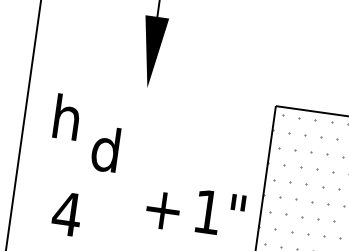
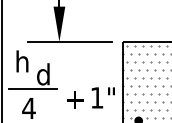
line: (167, 90) -> (69, 41), added
line: (81, 176) -> (33, 89), added

